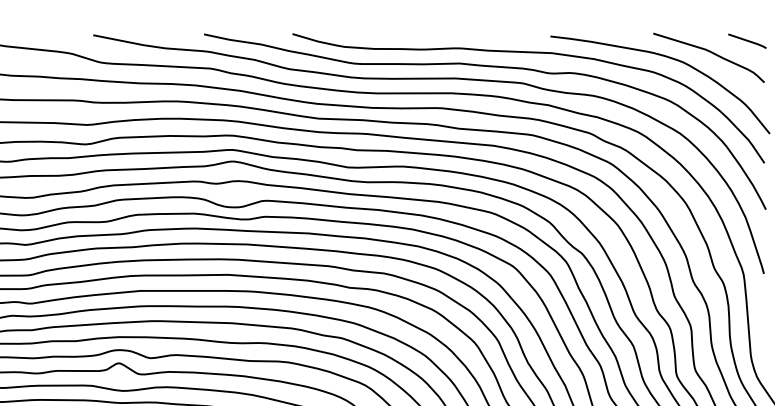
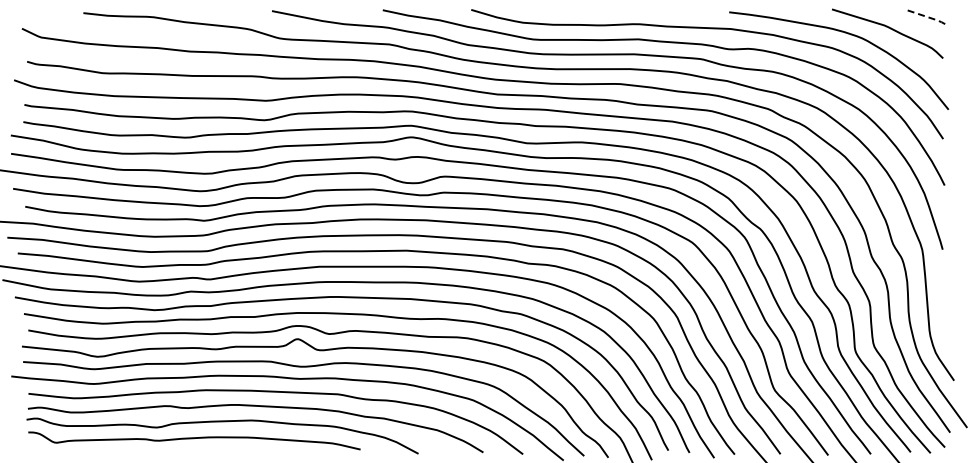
line: (748, 41) -> (927, 17), solid -> dashed

